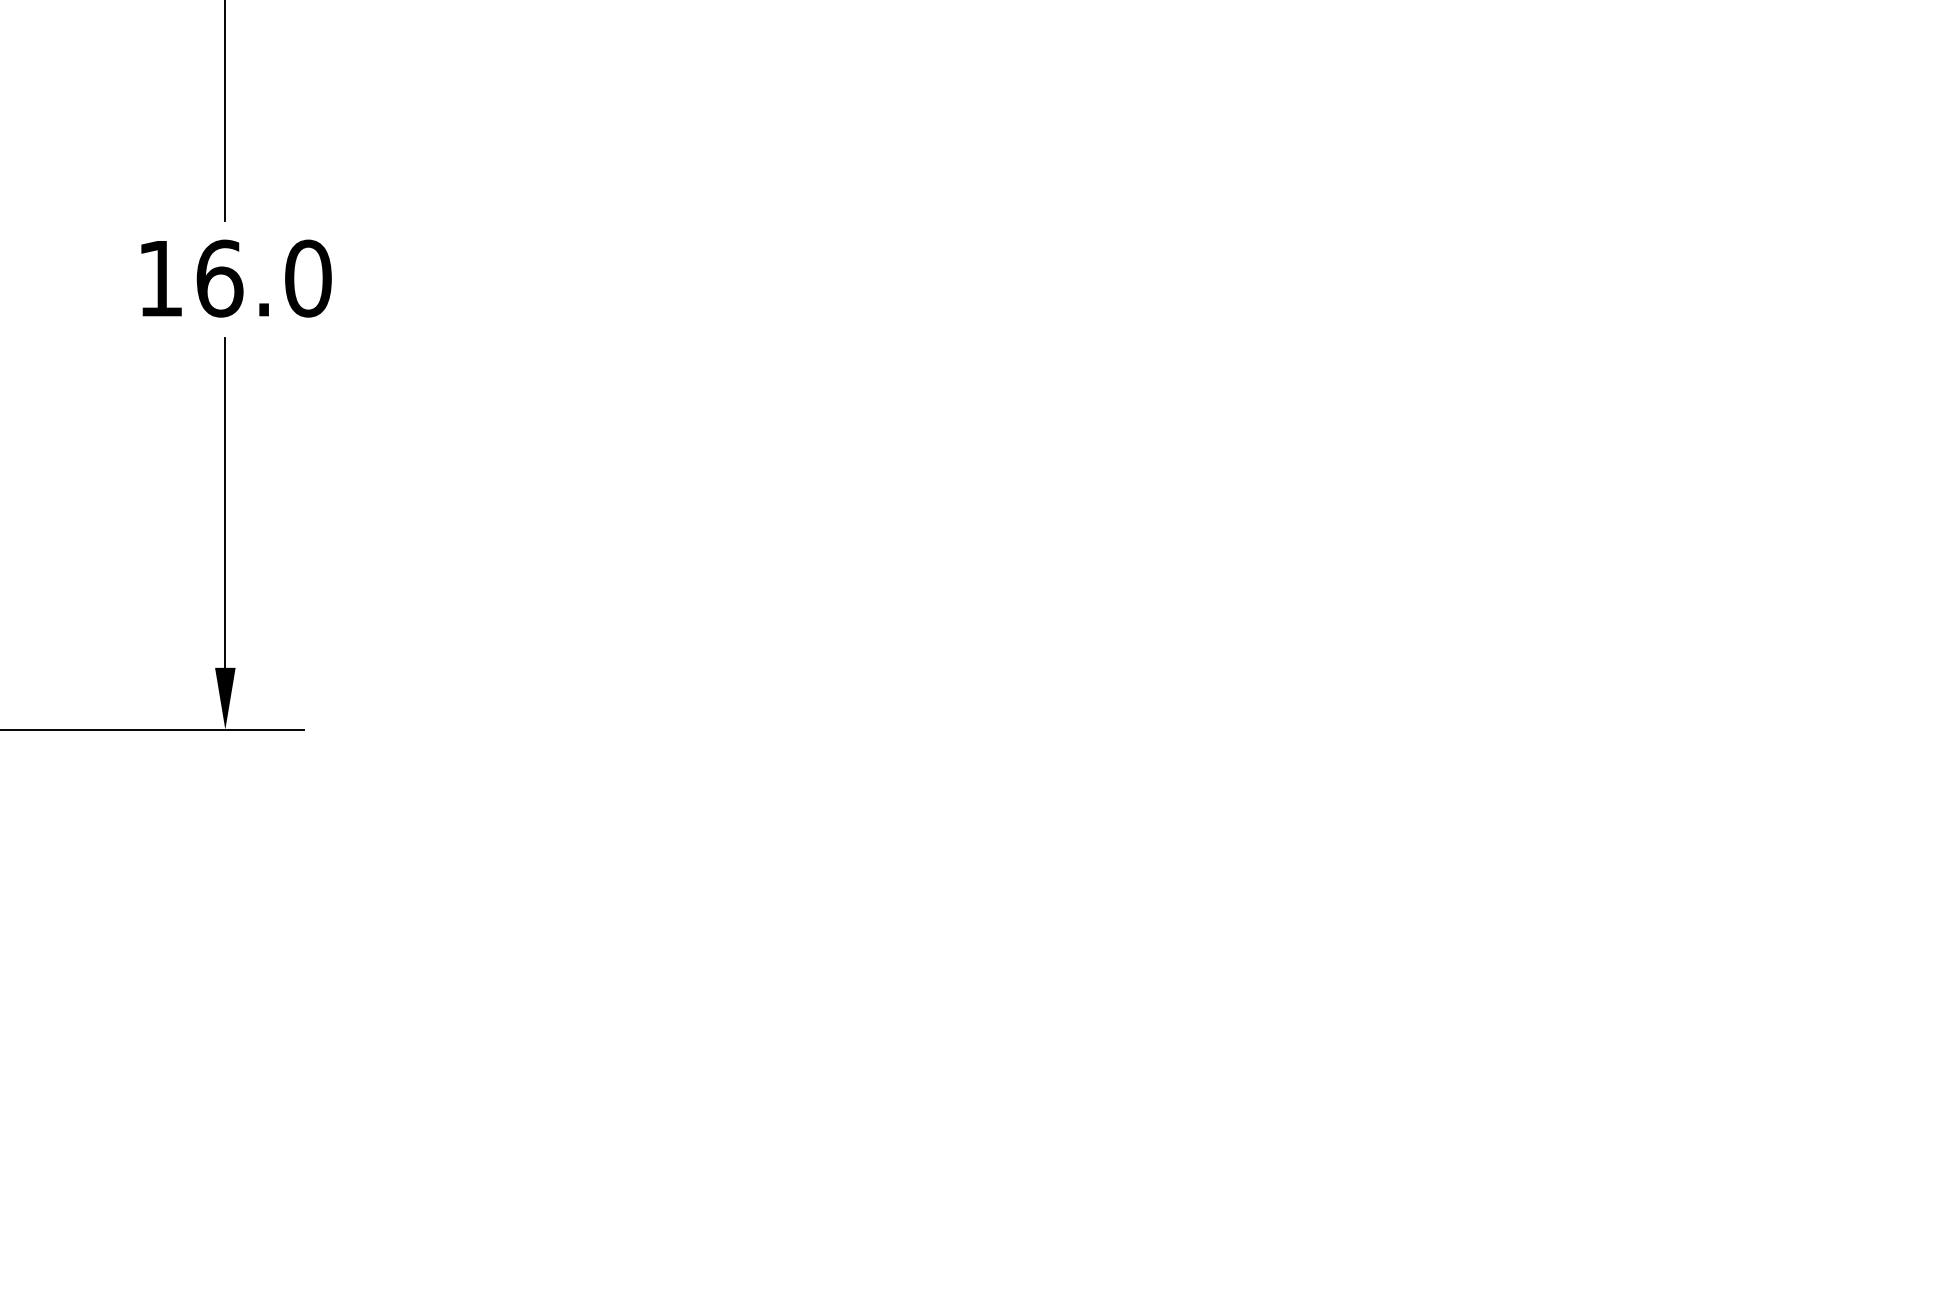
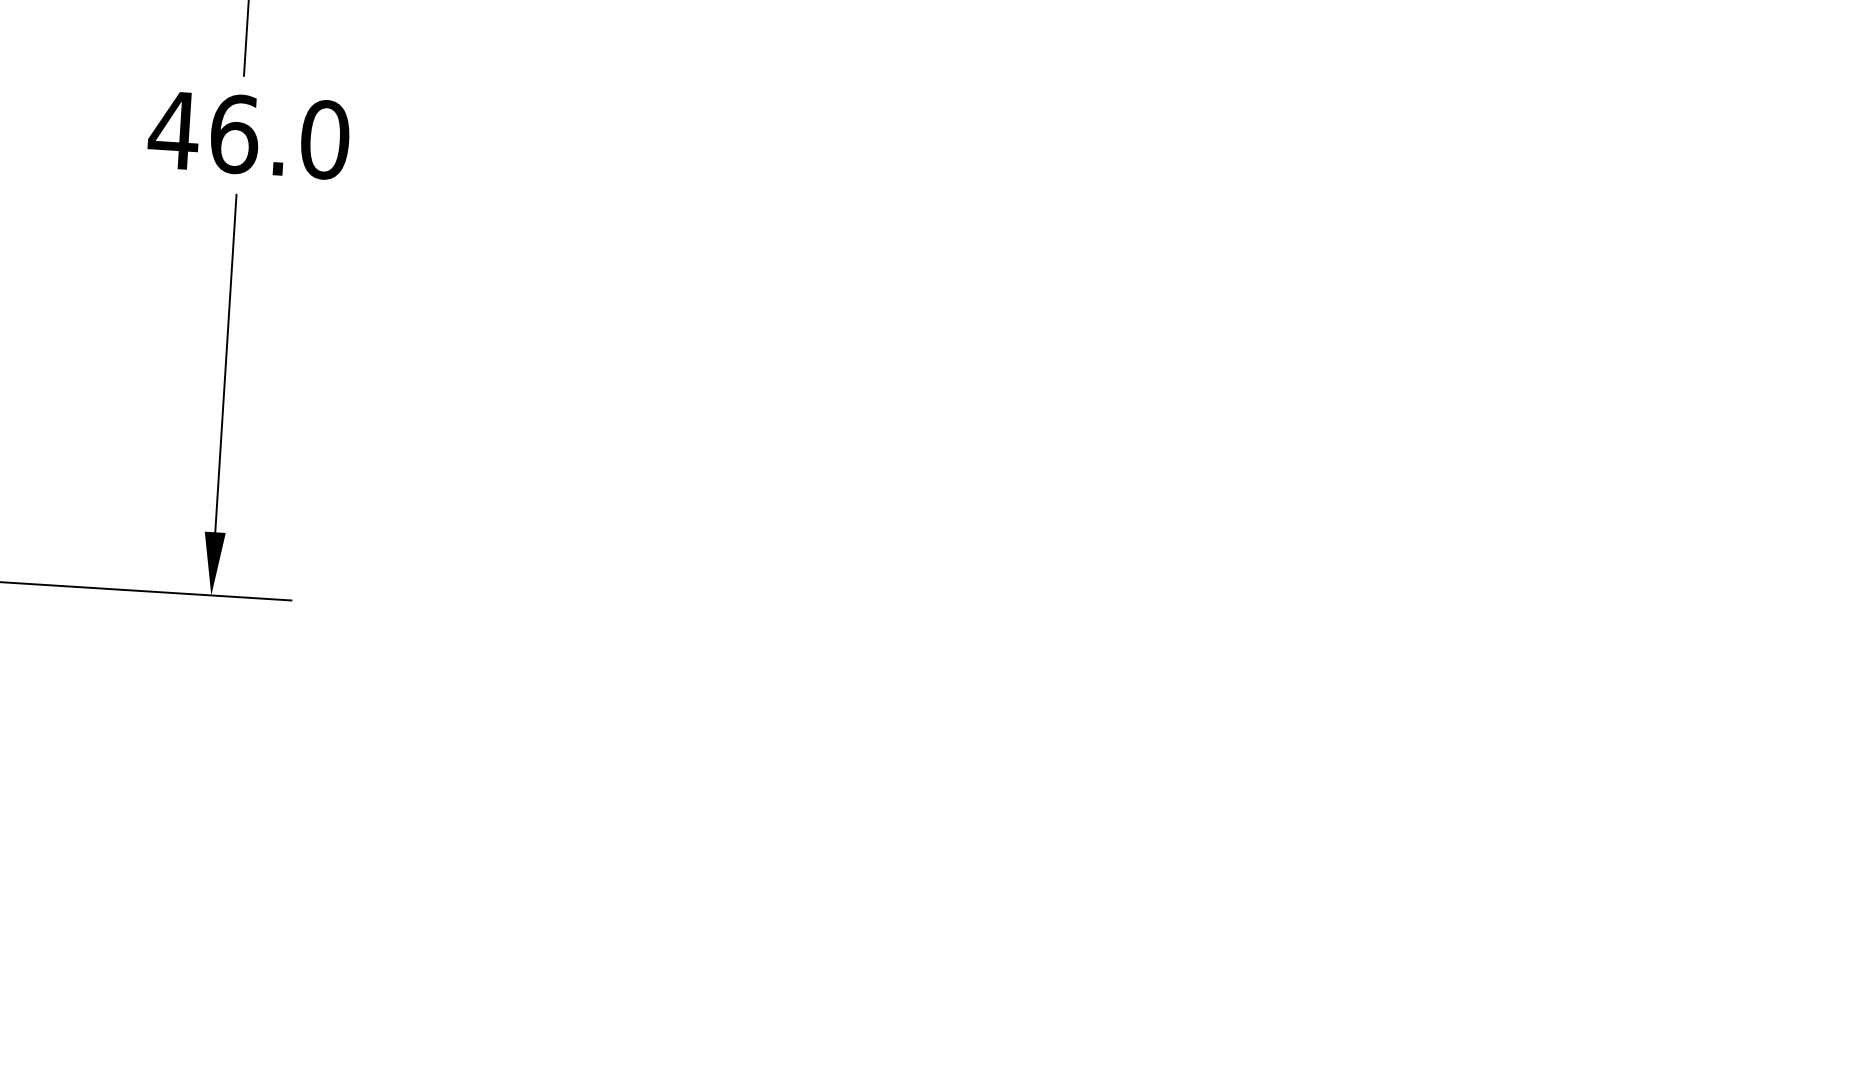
text: (160, 278) -> (174, 130), 16.0 -> 46.0

